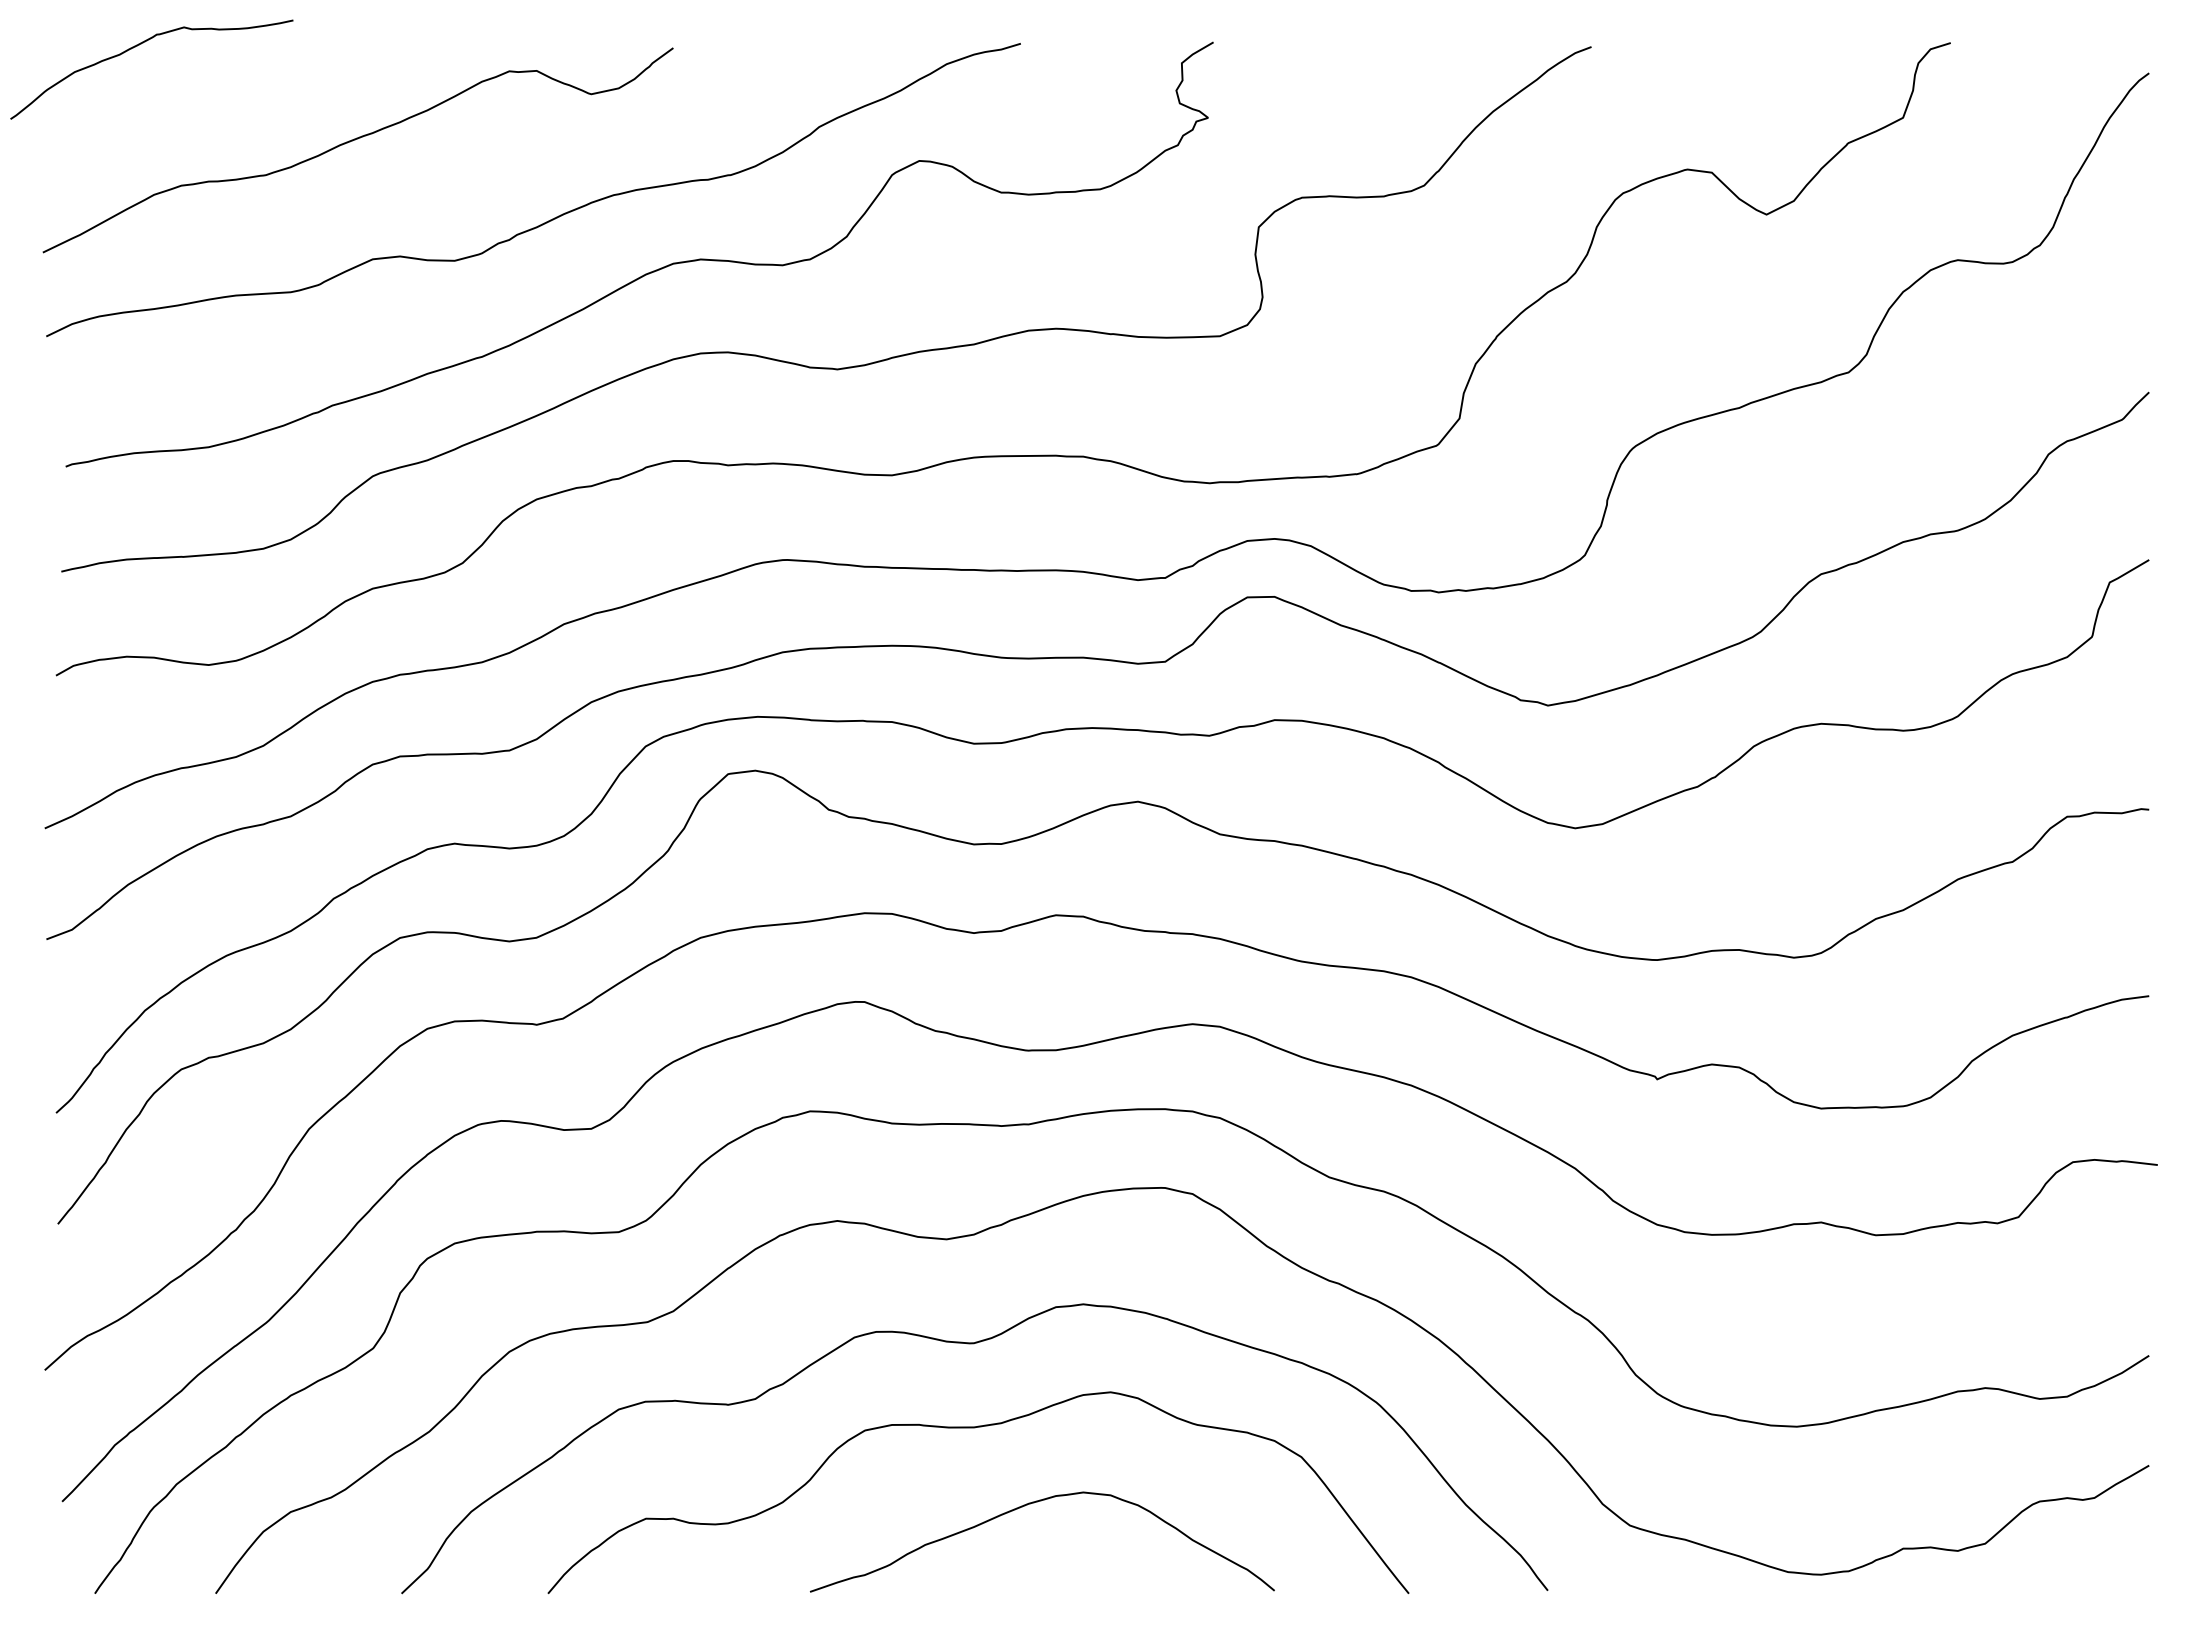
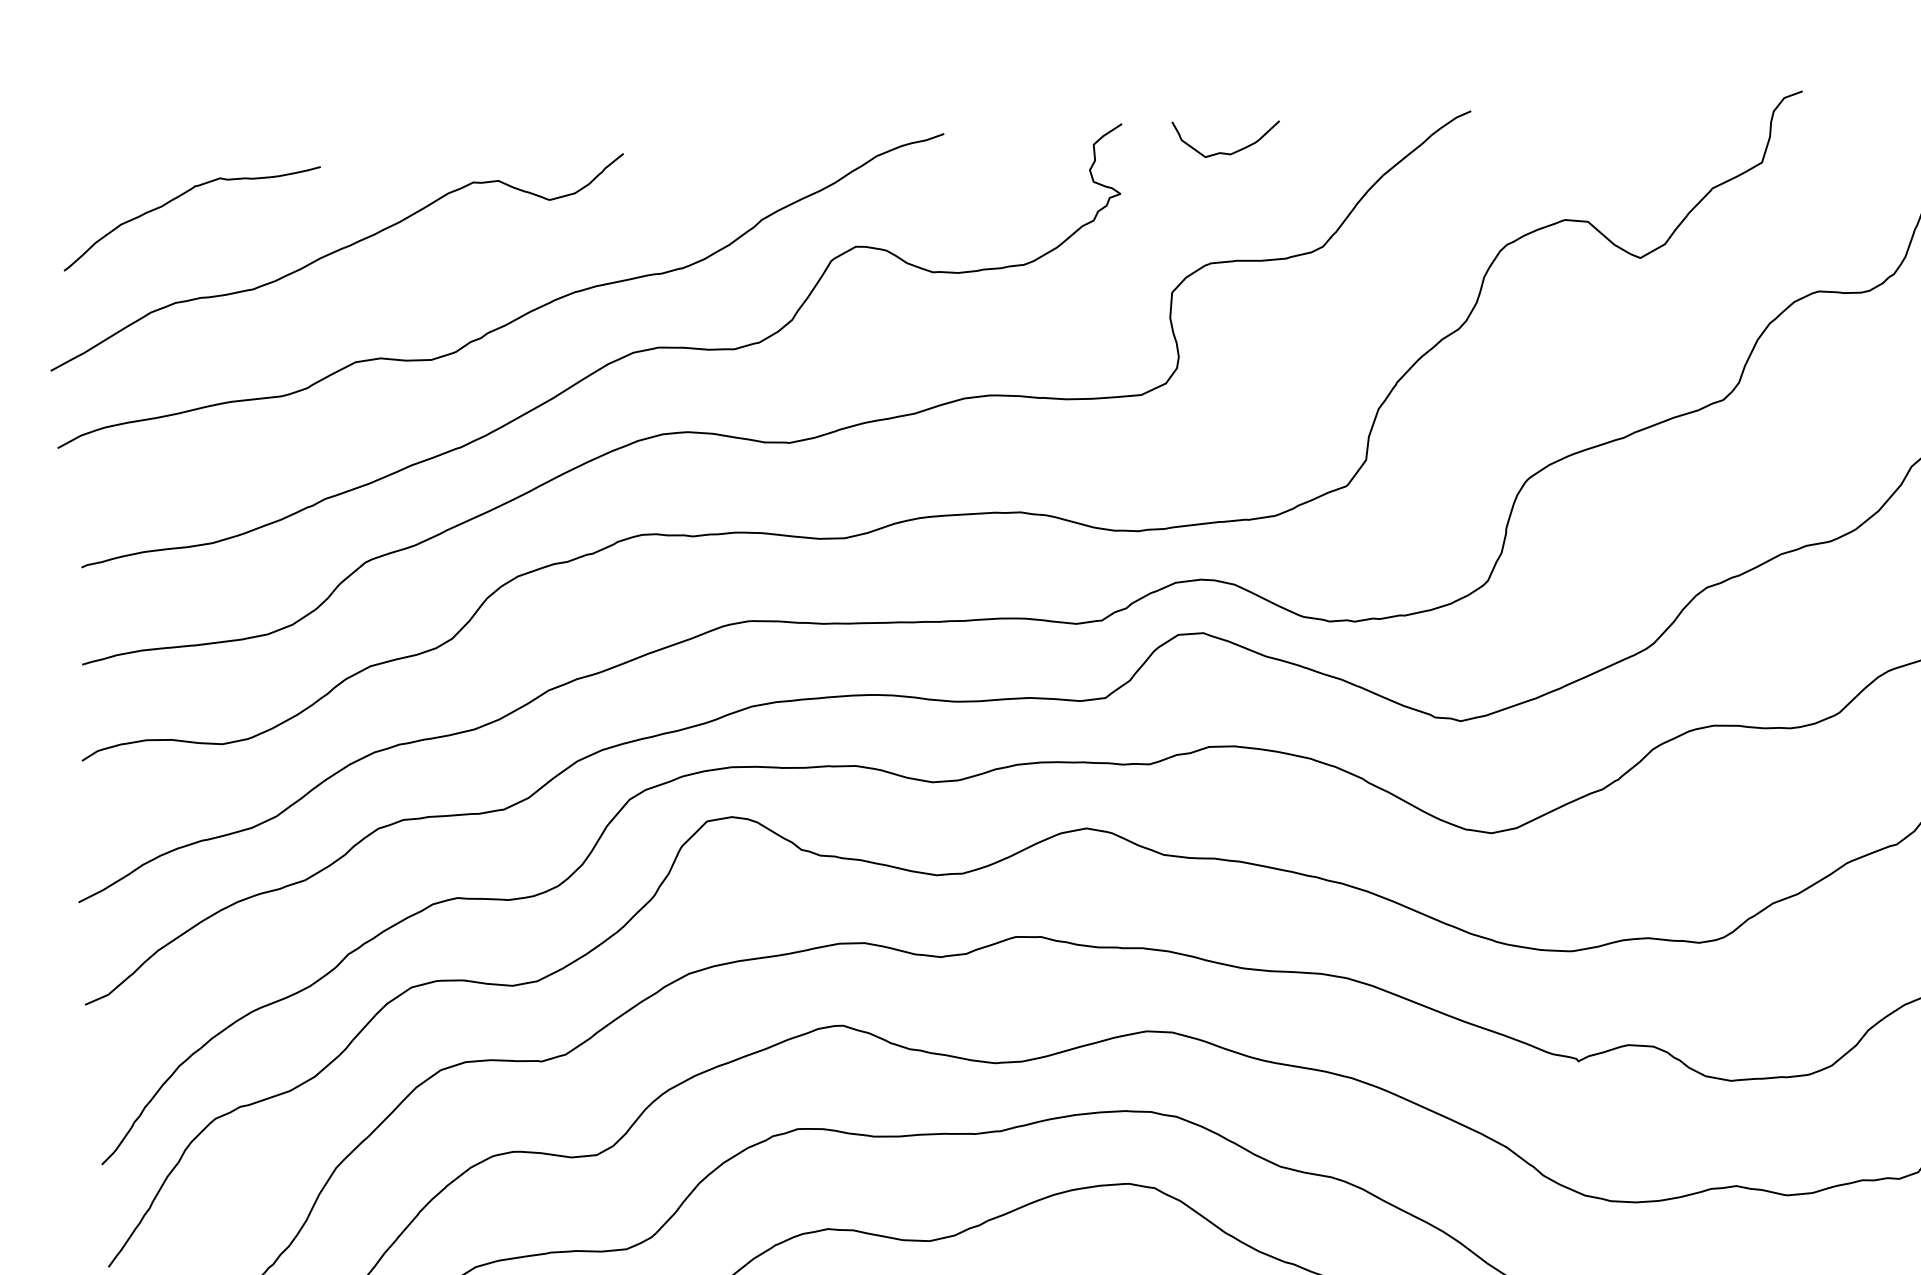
curve: (139, 45) -> (179, 197), moved
curve: (1322, 78) -> (1224, 152), added

